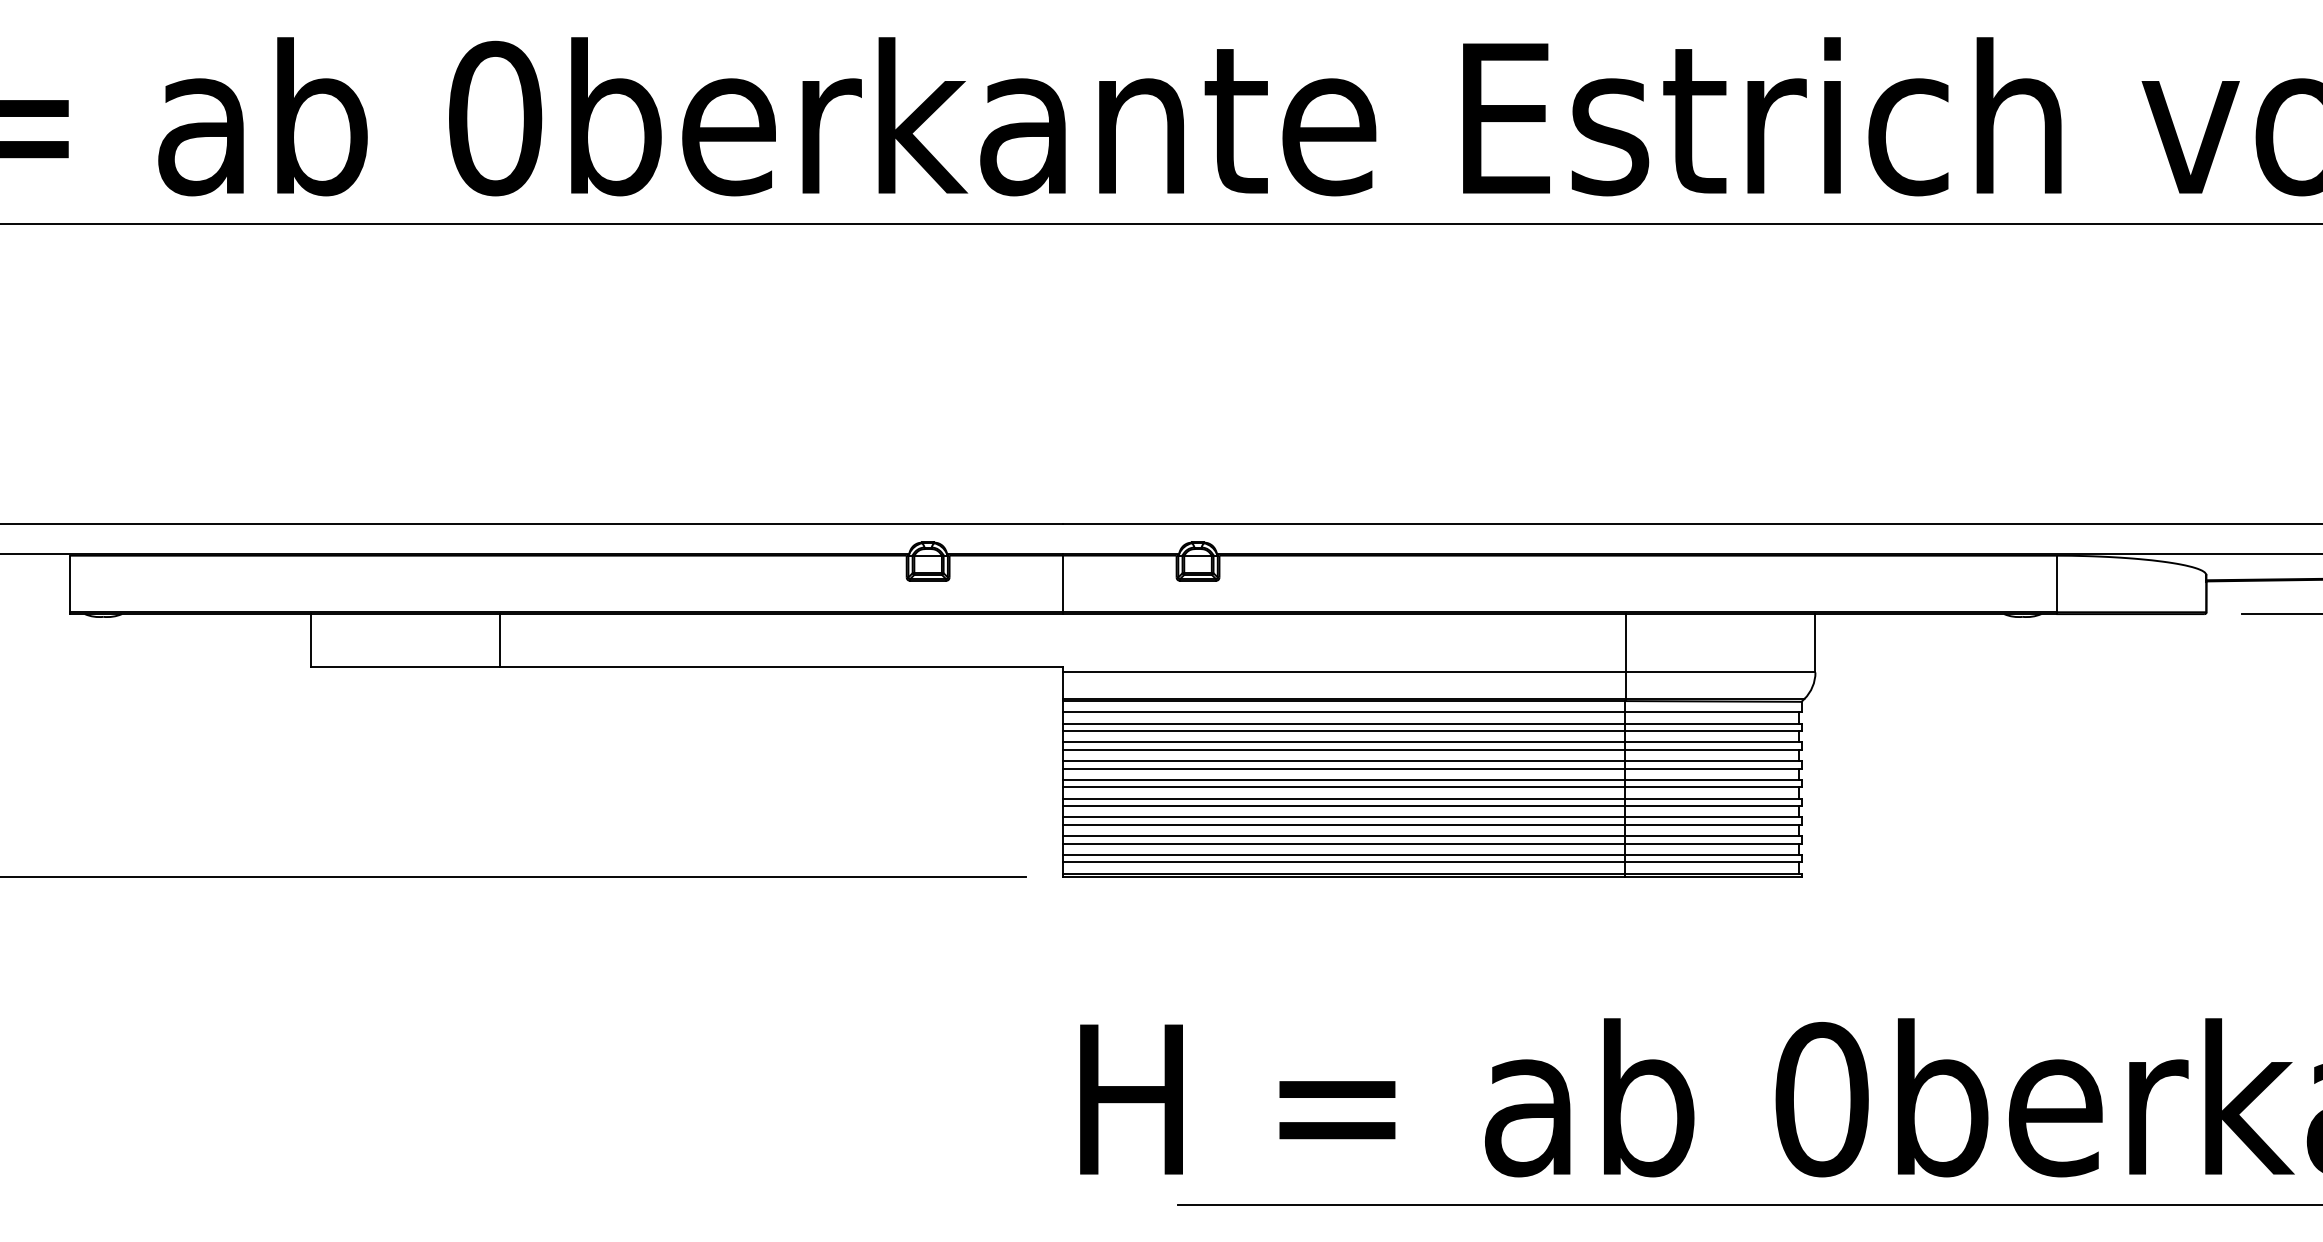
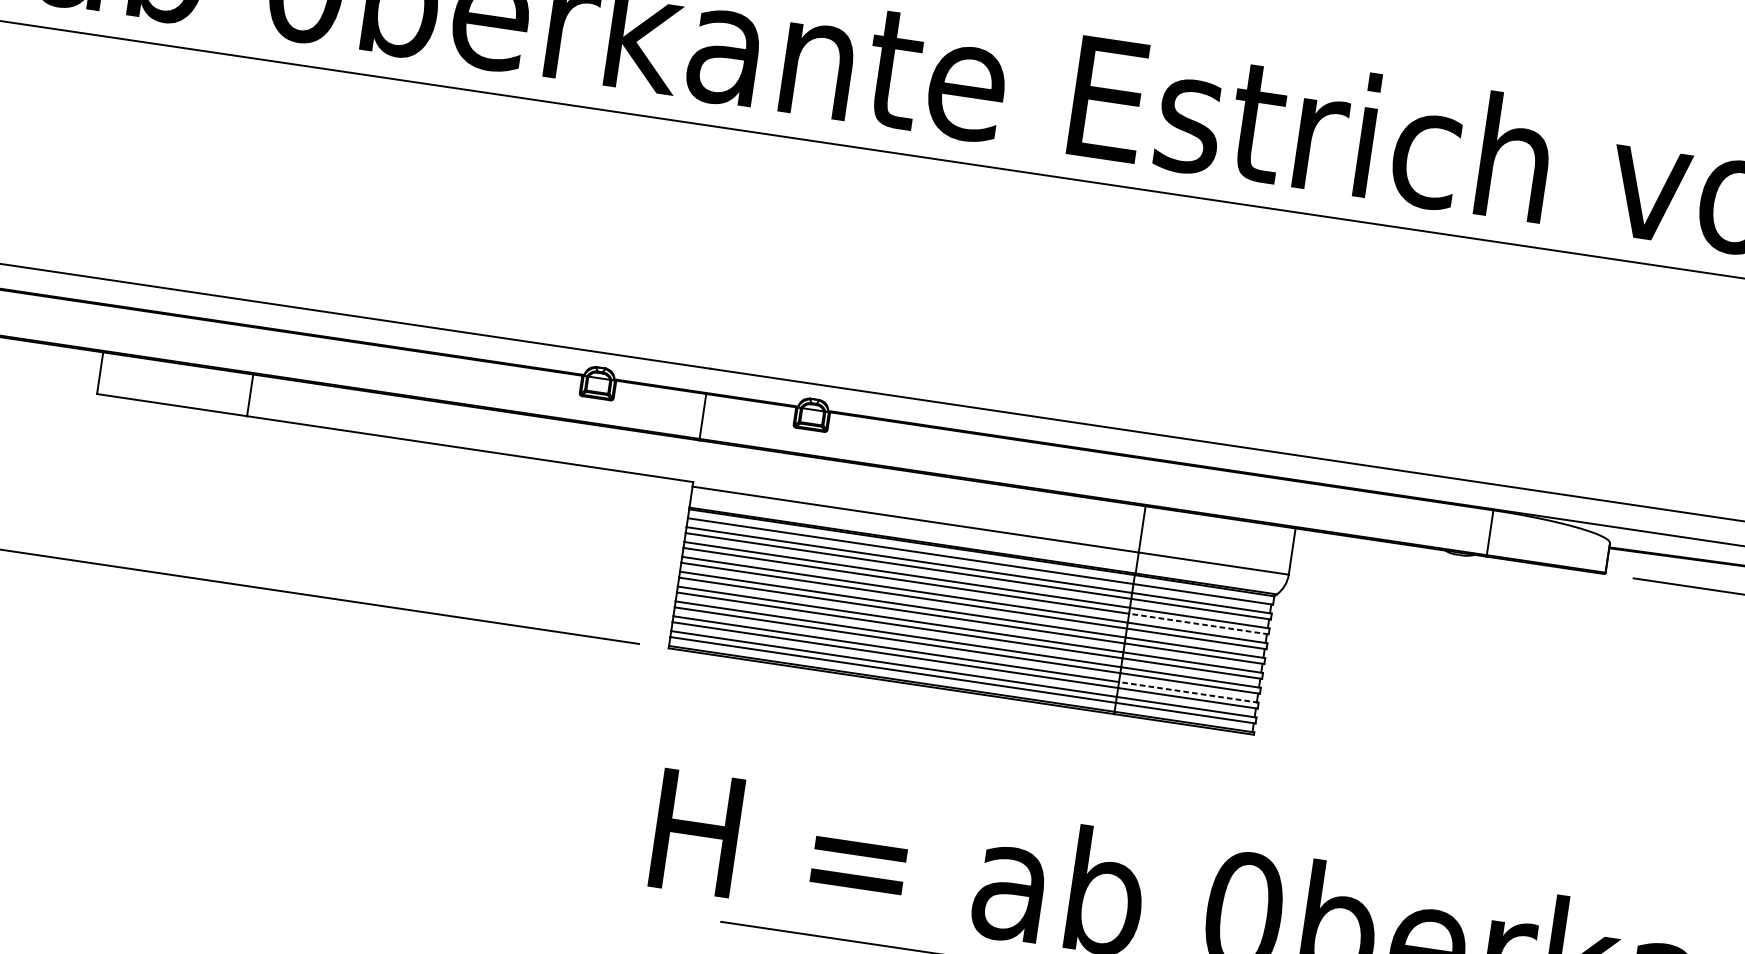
line: (1712, 749) -> (1198, 623), solid -> dashed
line: (1712, 836) -> (1187, 692), solid -> dashed

